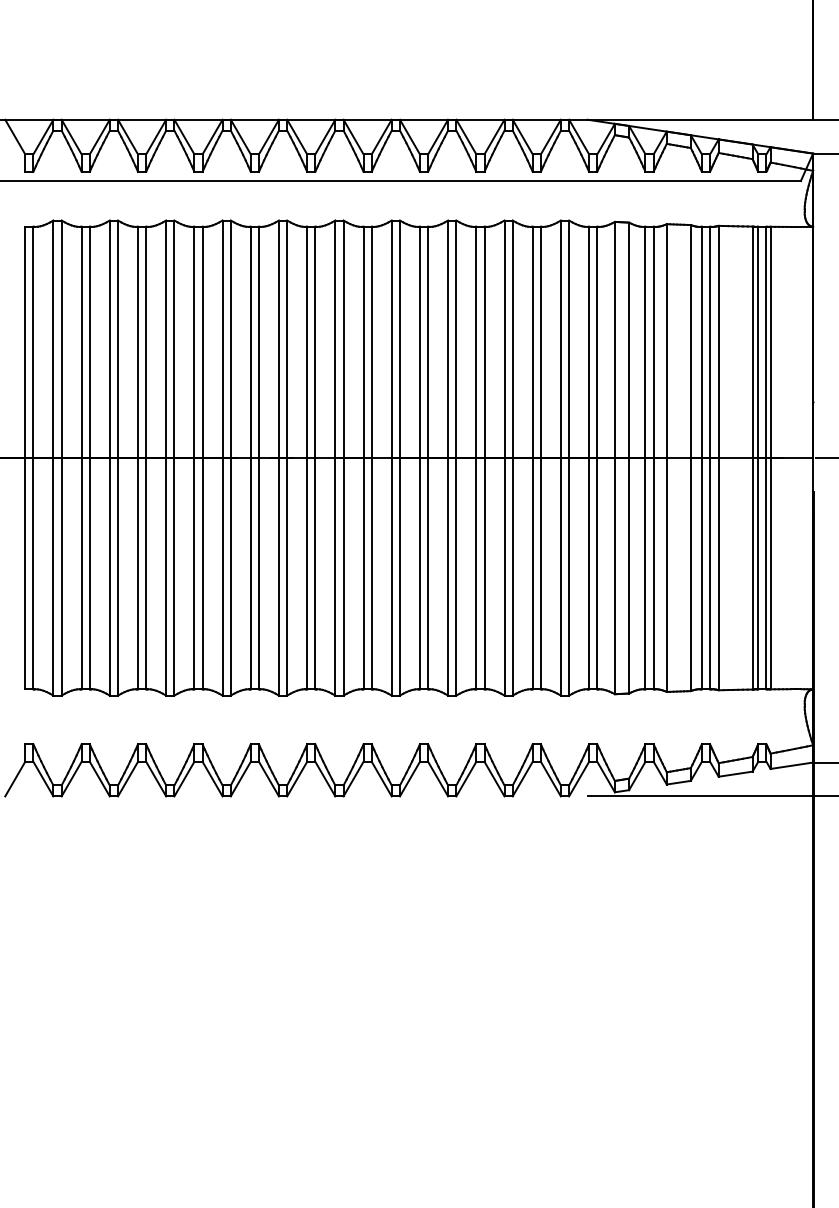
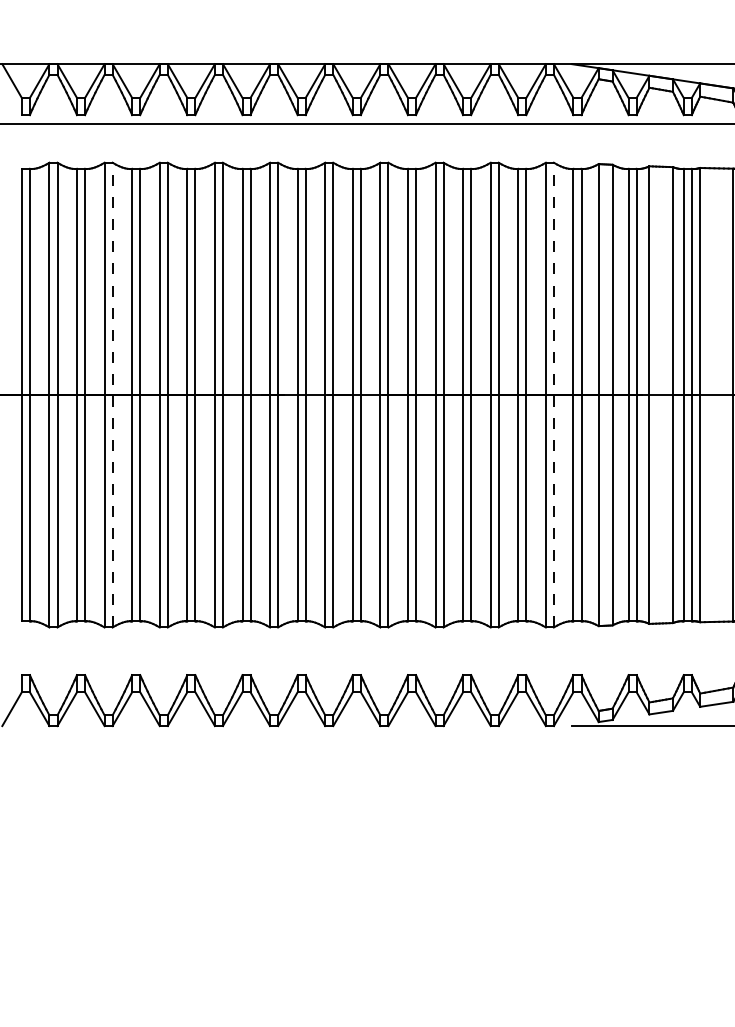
line: (118, 458) -> (113, 395), solid -> dashed
line: (569, 458) -> (554, 395), solid -> dashed

